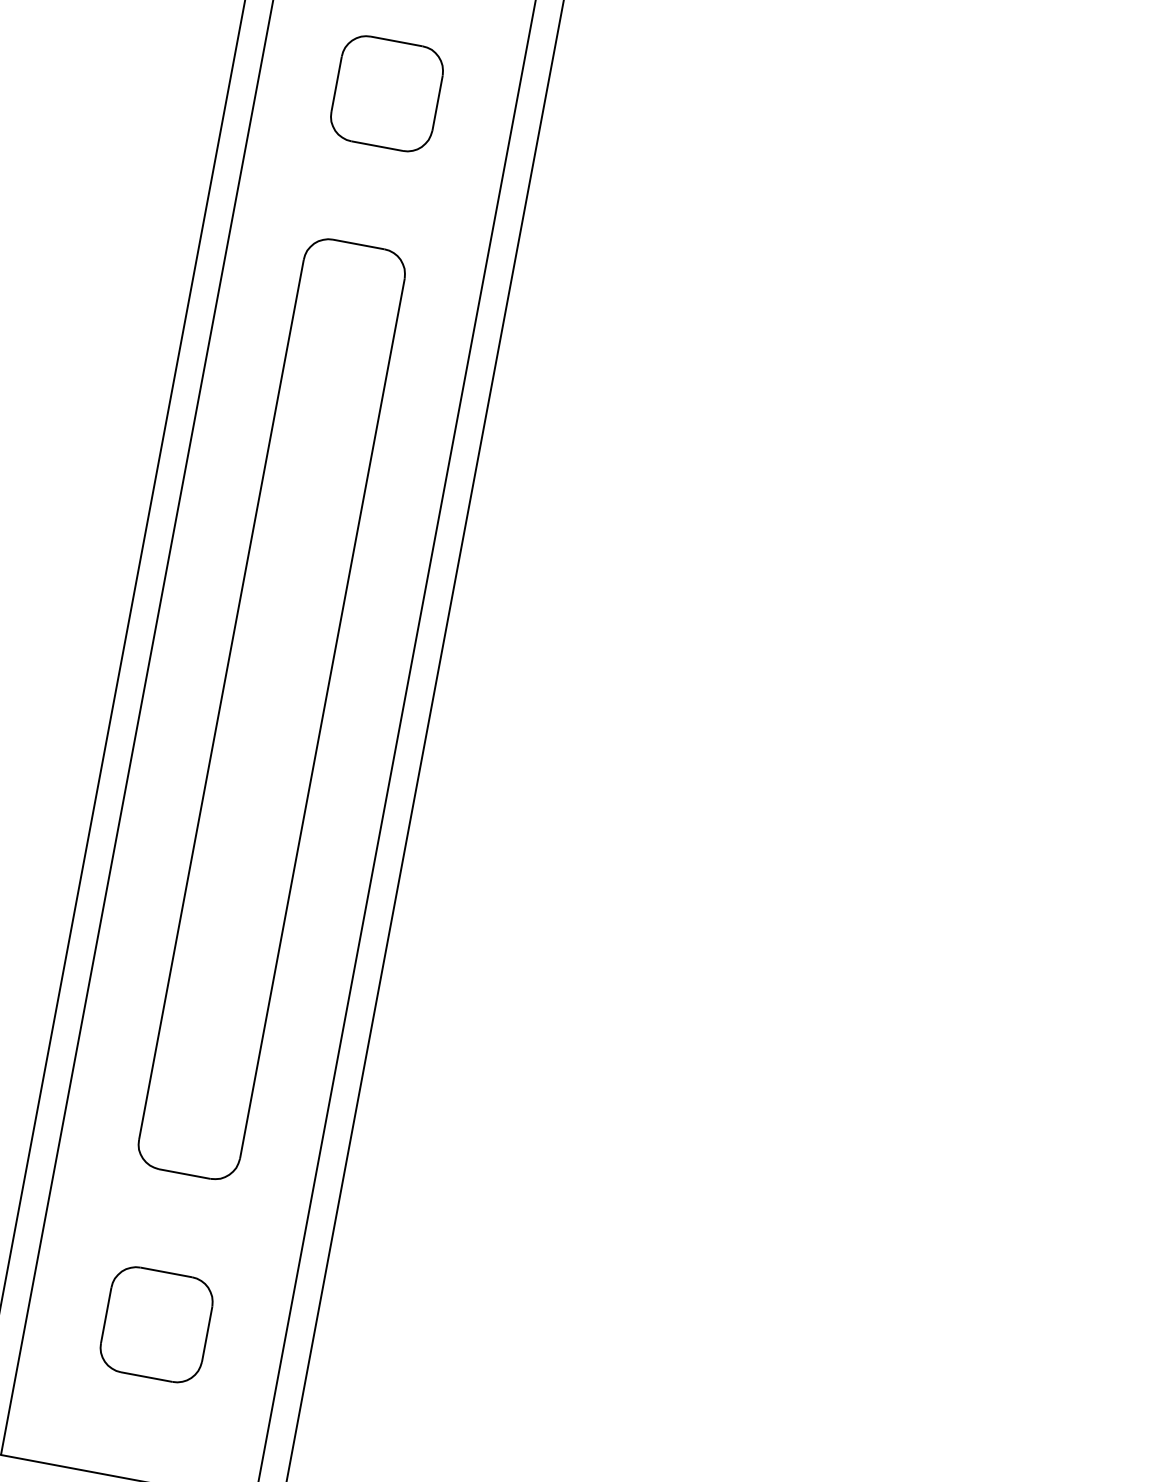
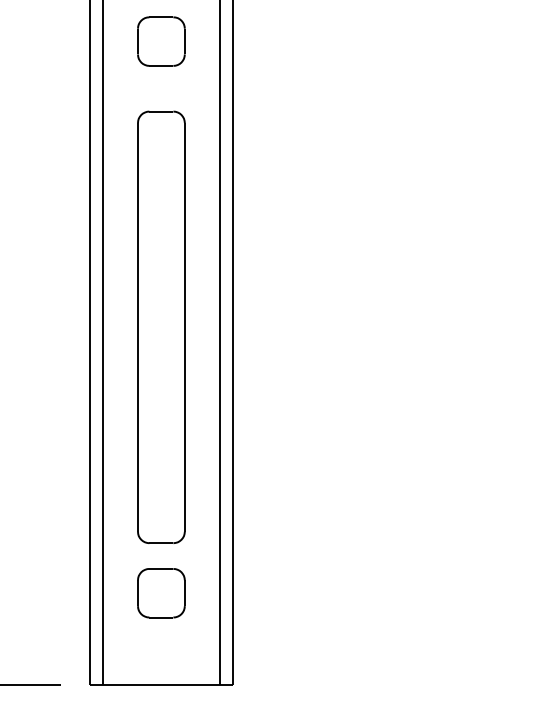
part: (156, 1325) -> (161, 593), moved

